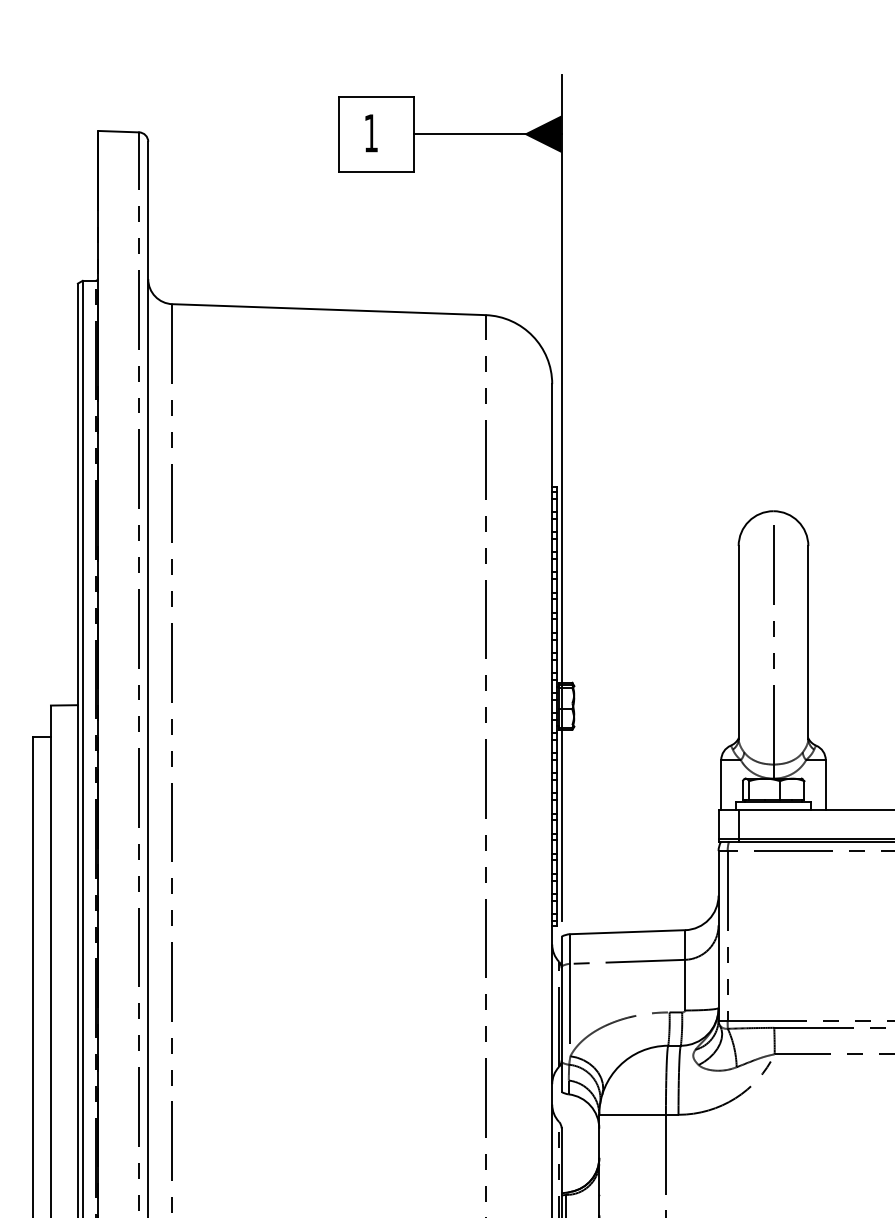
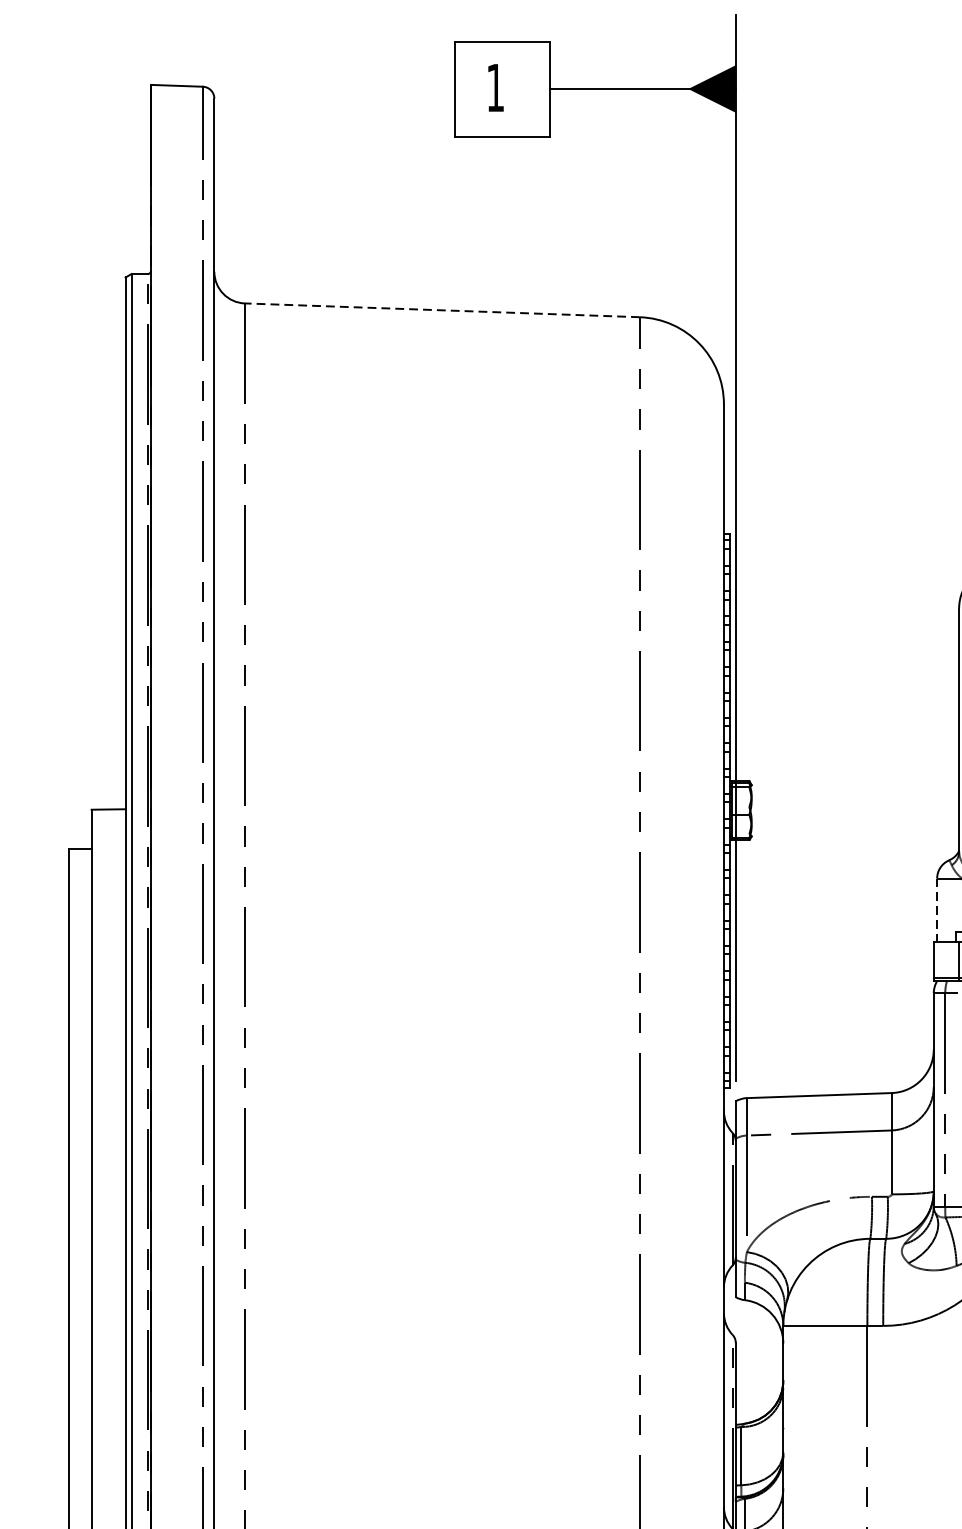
line: (329, 309) -> (442, 310), solid -> dashed
line: (721, 785) -> (937, 910), solid -> dashed

